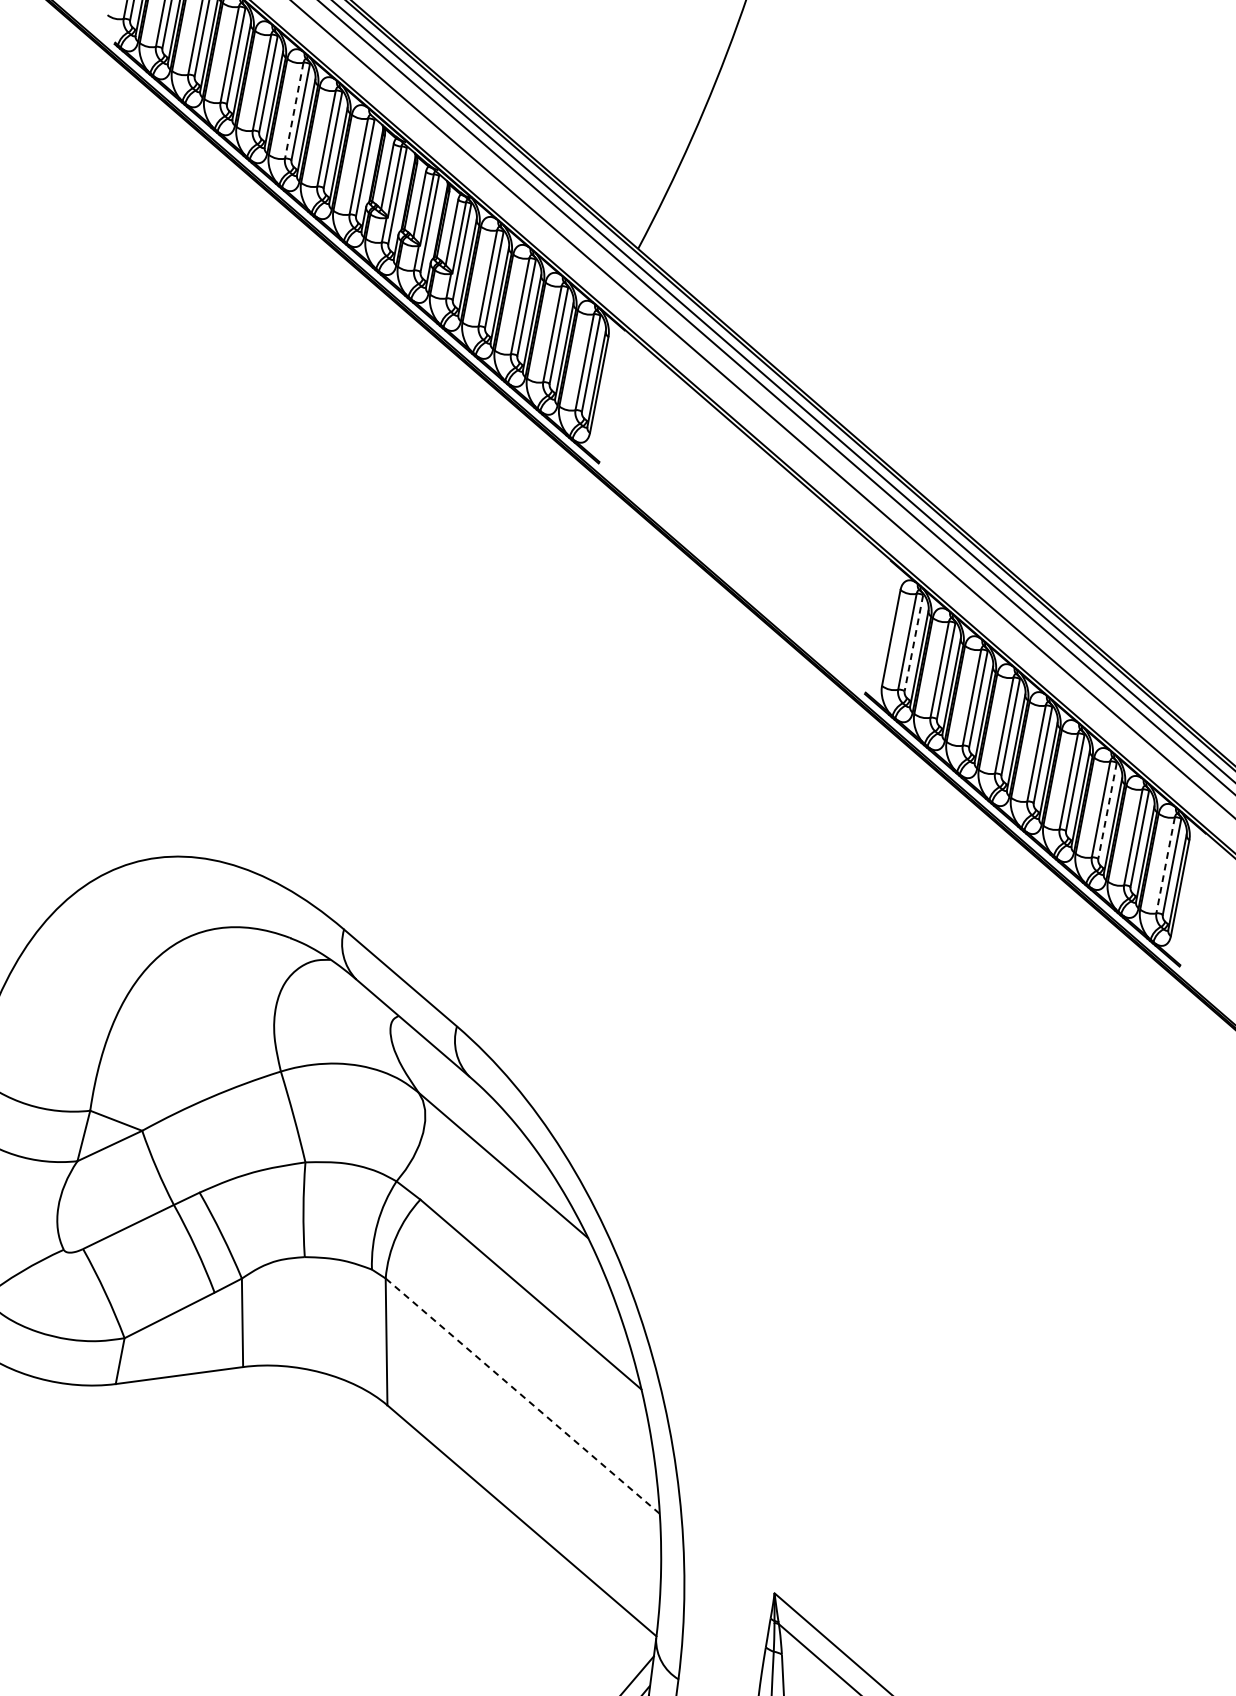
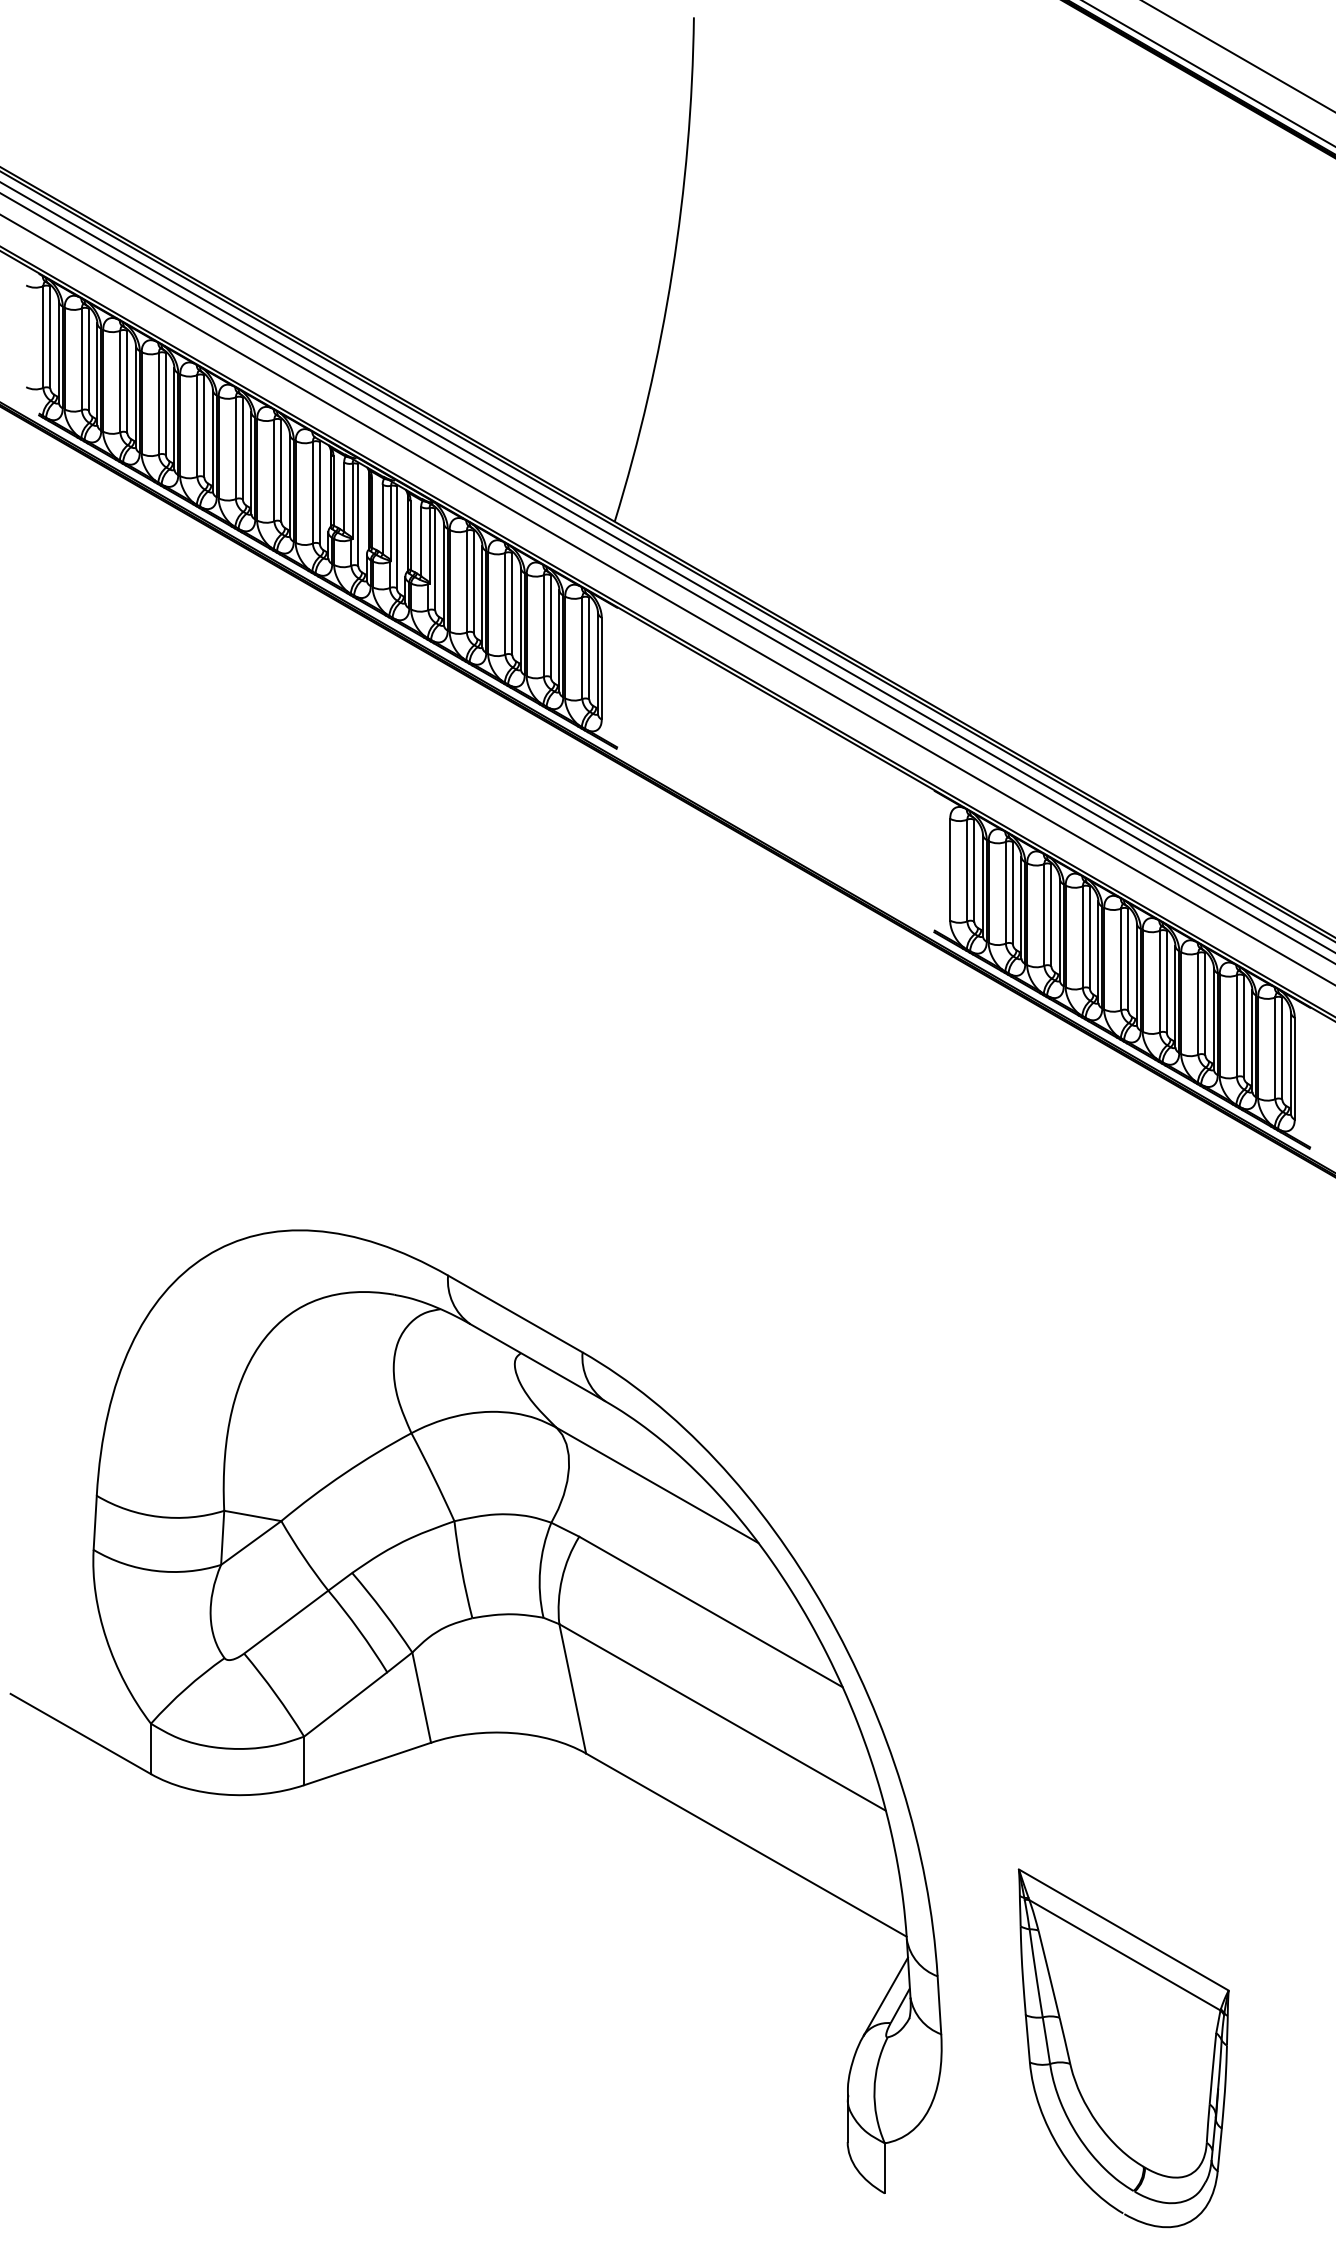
line: (293, 110) -> (235, 448), dashed -> solid
line: (914, 643) -> (974, 870), dashed -> solid
line: (1107, 811) -> (1205, 1004), dashed -> solid
line: (1165, 865) -> (1275, 1048), dashed -> solid
line: (522, 1396) -> (722, 1717), dashed -> solid

